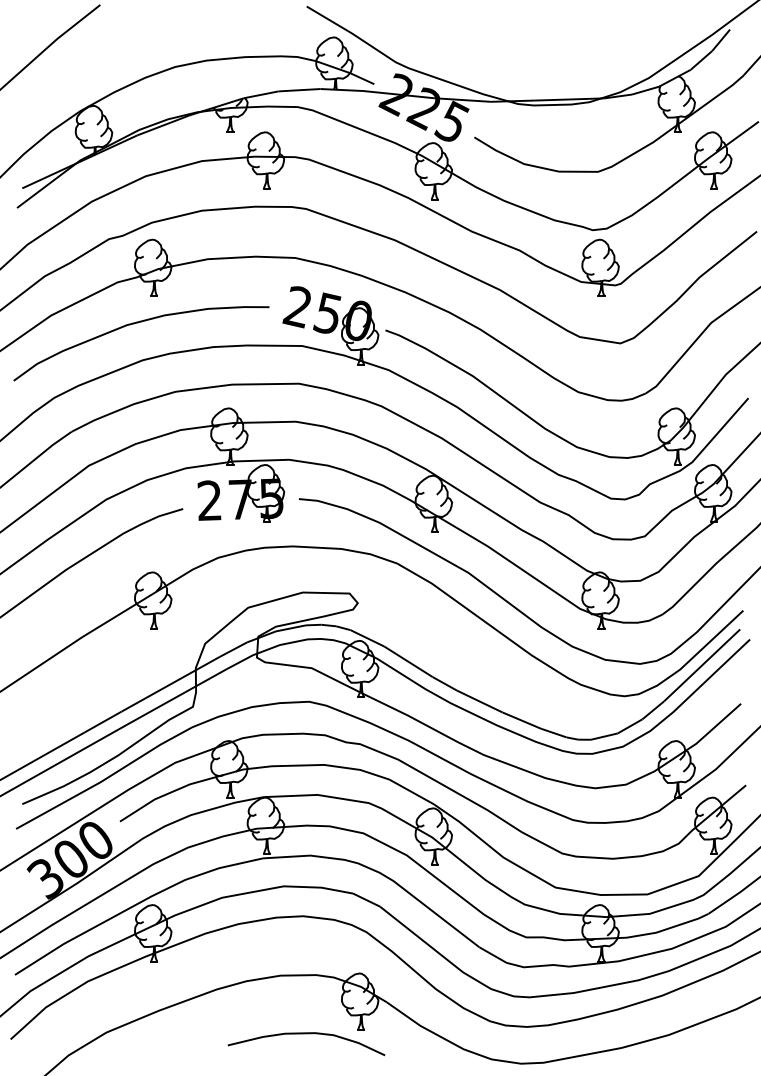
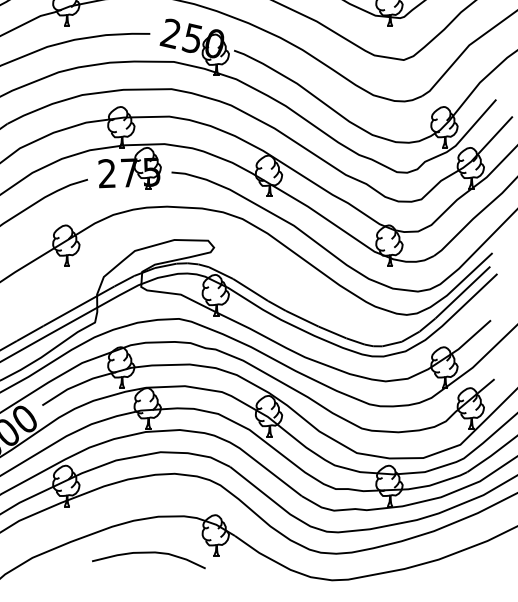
curve: (306, 1034) -> (148, 553), moved

